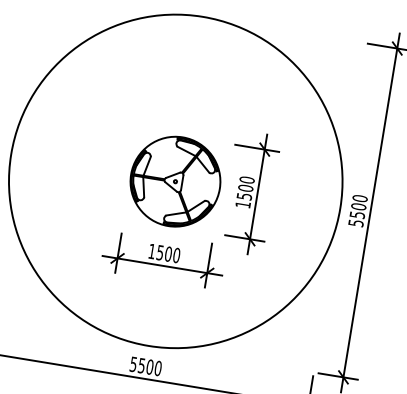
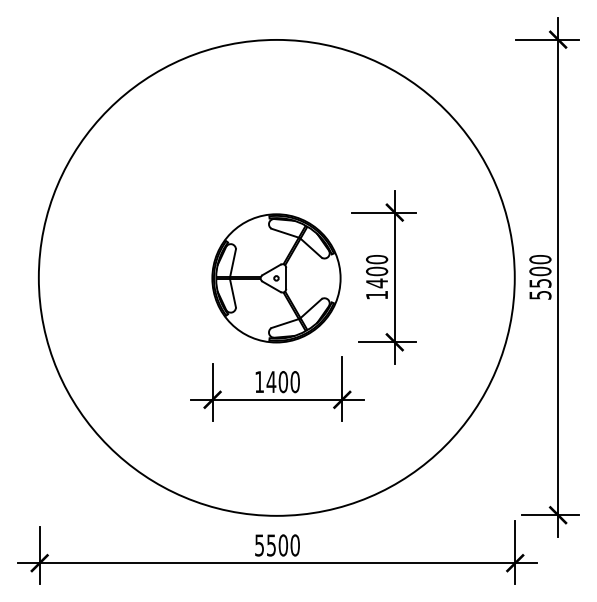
text: (244, 196) -> (377, 283), 1500 -> 1400
text: (160, 253) -> (271, 382), 1500 -> 1400

